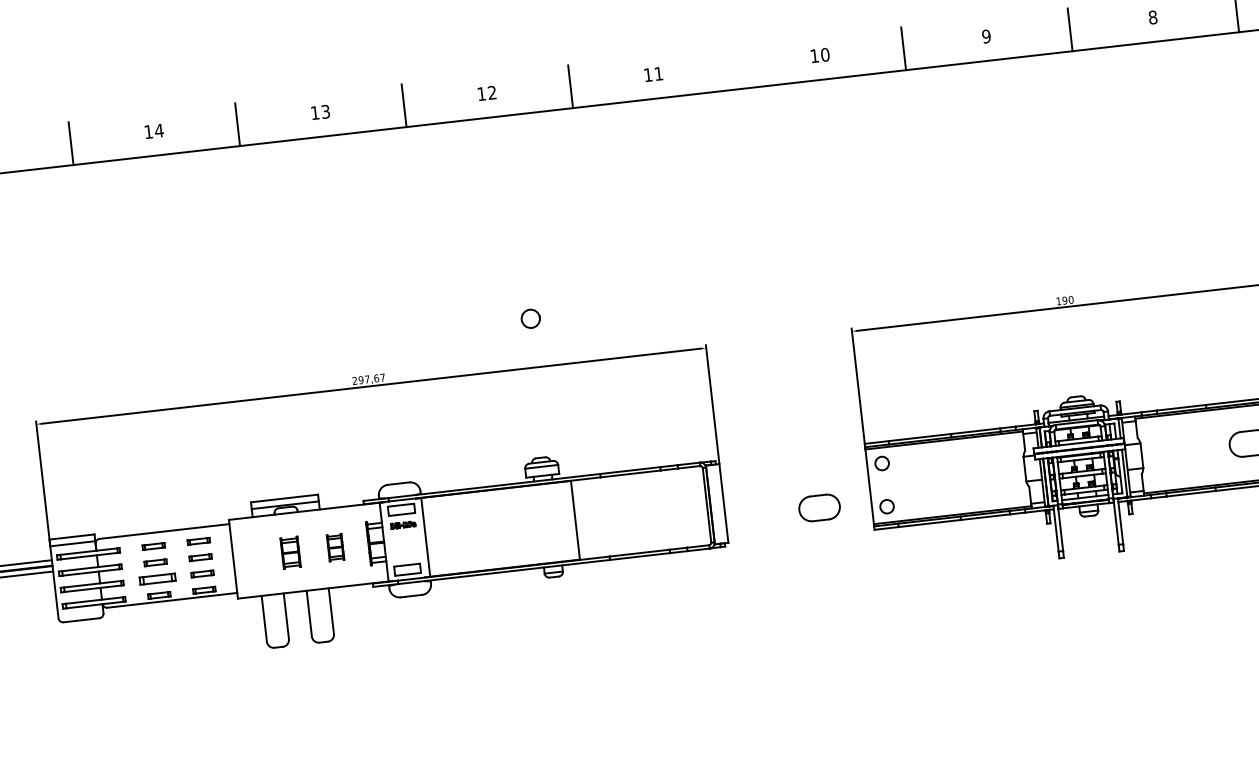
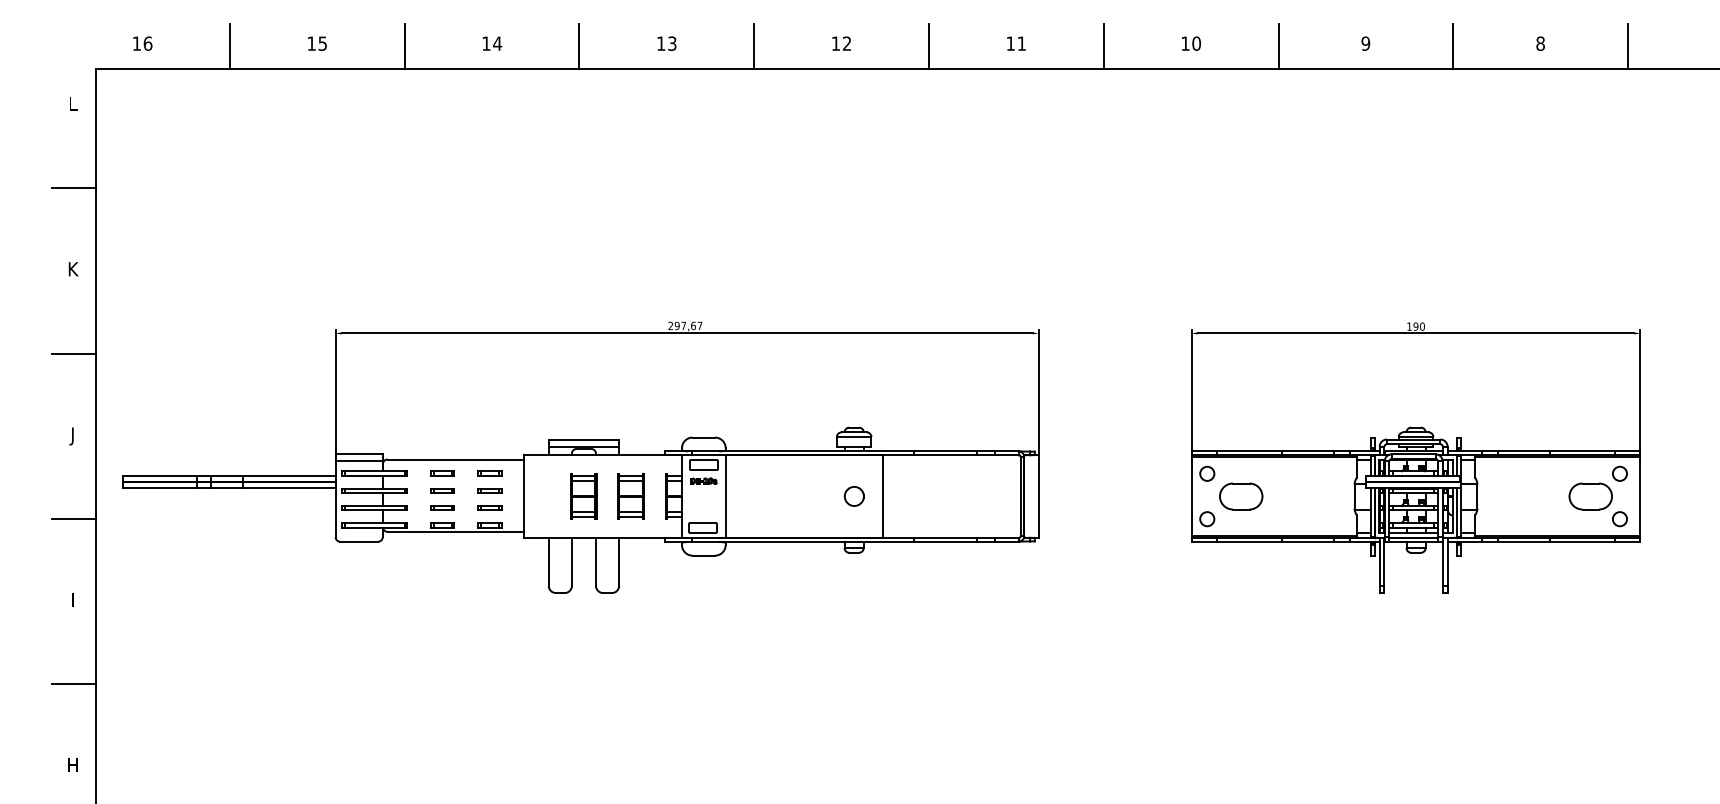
line: (736, 67) -> (1103, 46), added
circle: (530, 318) -> (853, 496), moved
part: (819, 507) -> (1241, 496), moved
part: (335, 547) -> (630, 496), size x1.67
part: (290, 552) -> (583, 496), size x1.43
part: (157, 578) -> (442, 507), size x0.62

